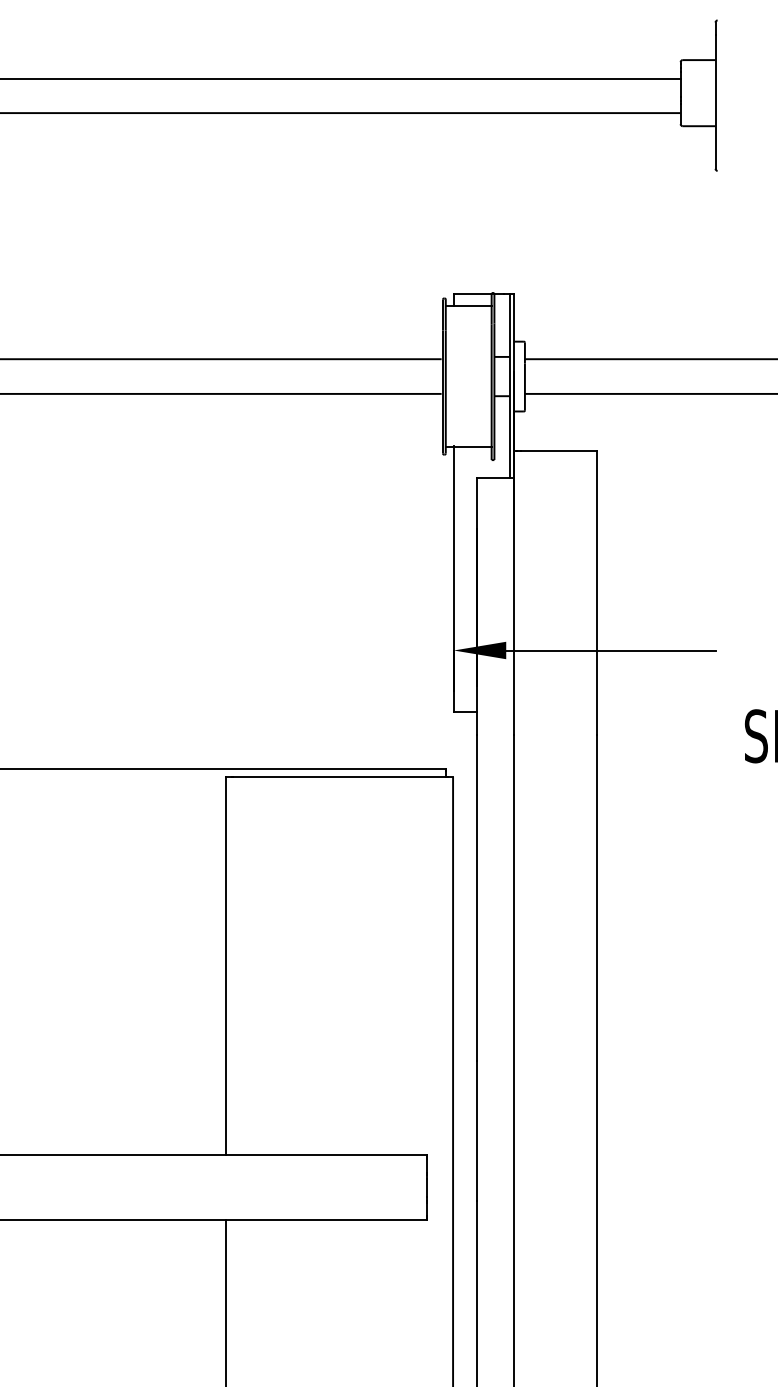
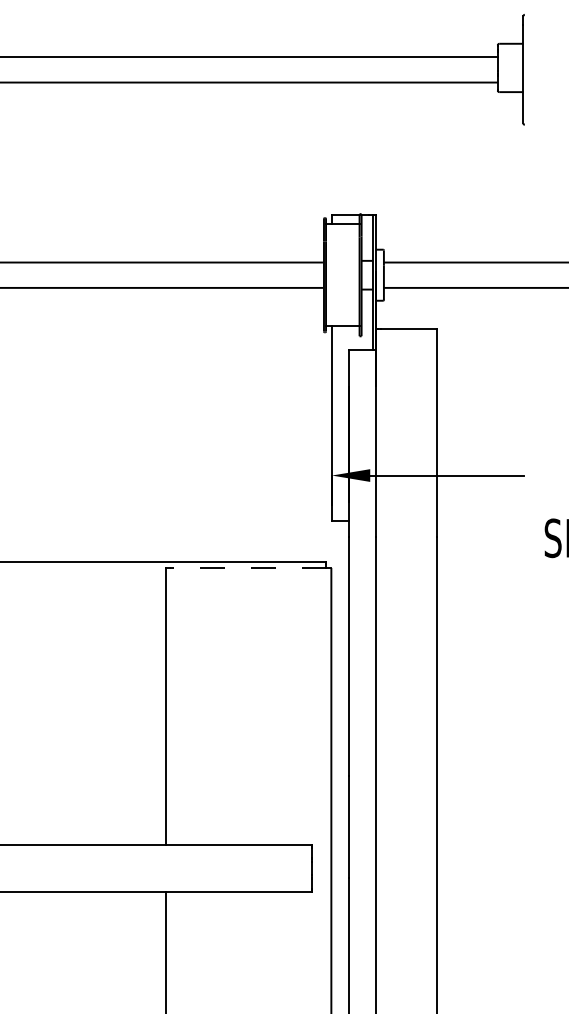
line: (339, 777) -> (248, 568), solid -> dashed

